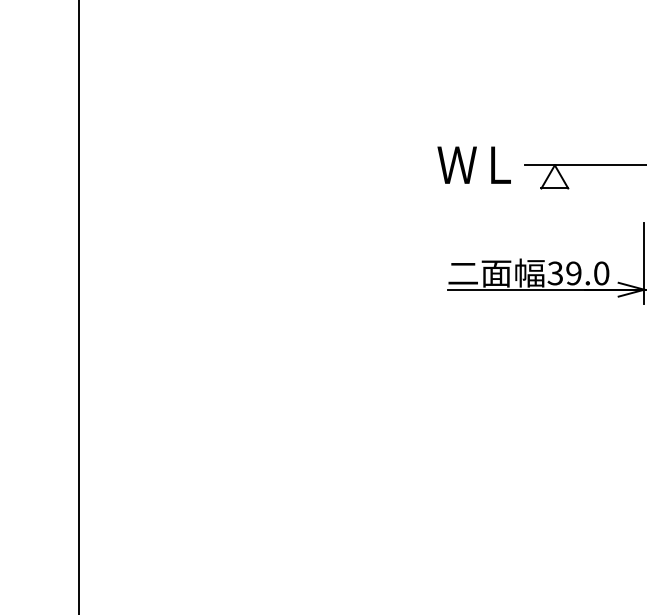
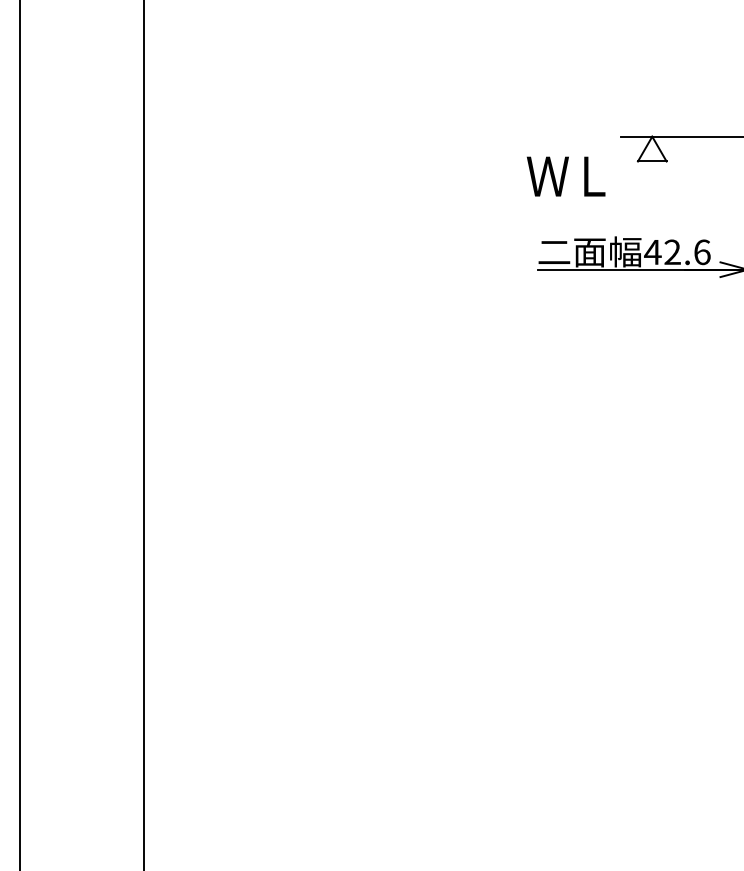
text: (474, 165) -> (566, 176), moved
text: (578, 273) -> (677, 252), 39.0 -> 42.6

